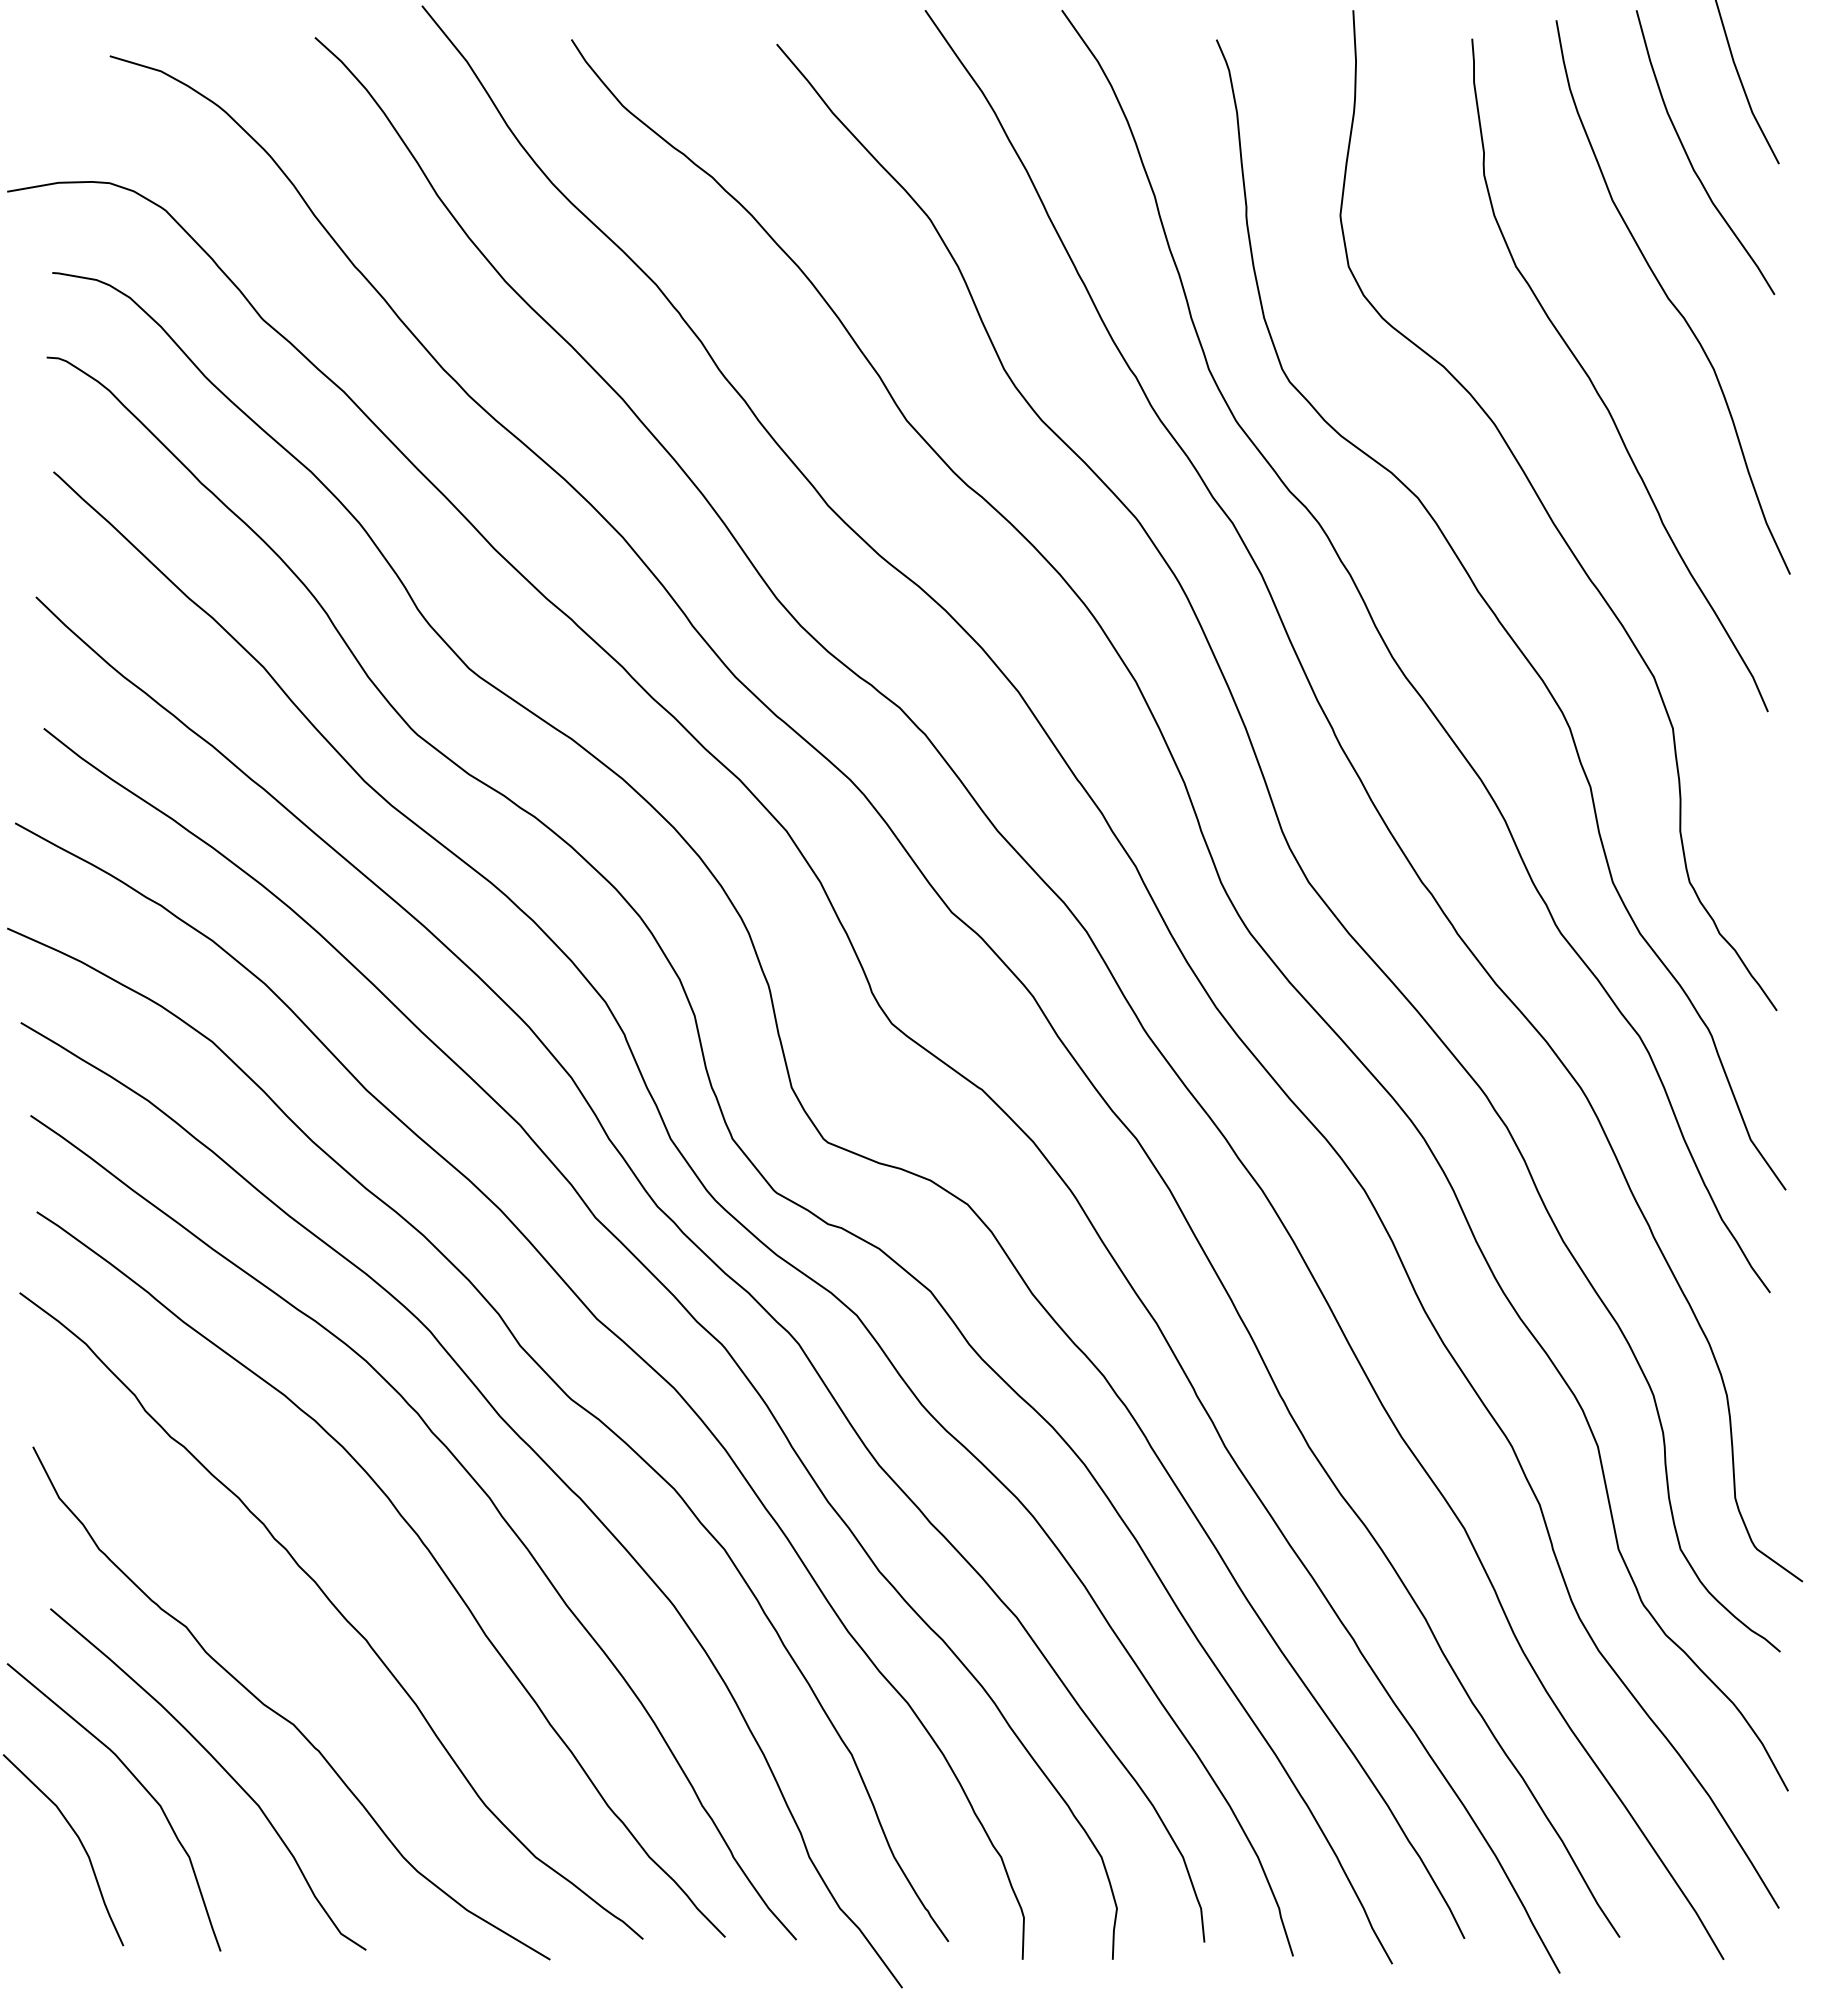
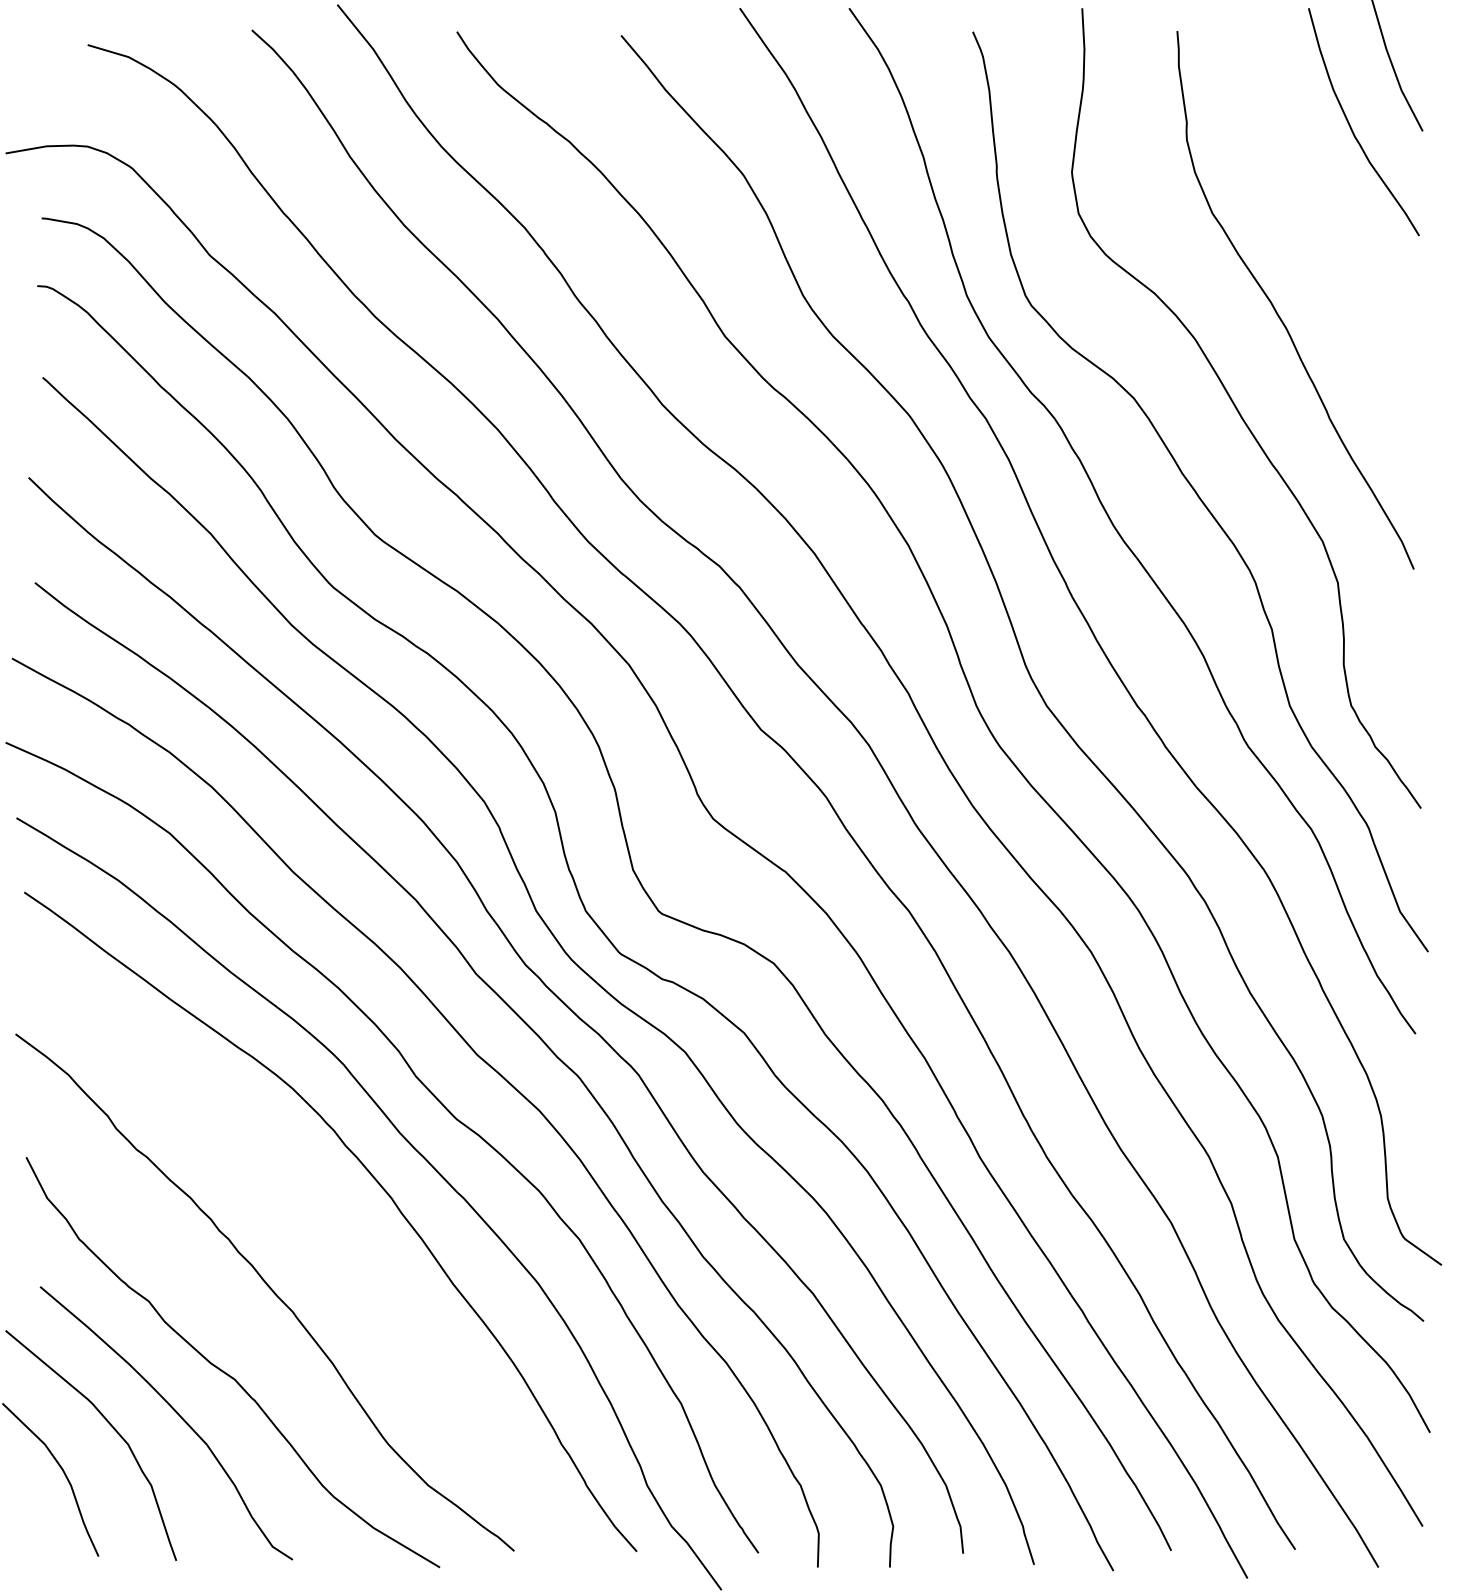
curve: (1670, 299) -> (1335, 239), removed
curve: (422, 1544) -> (337, 1235), removed

